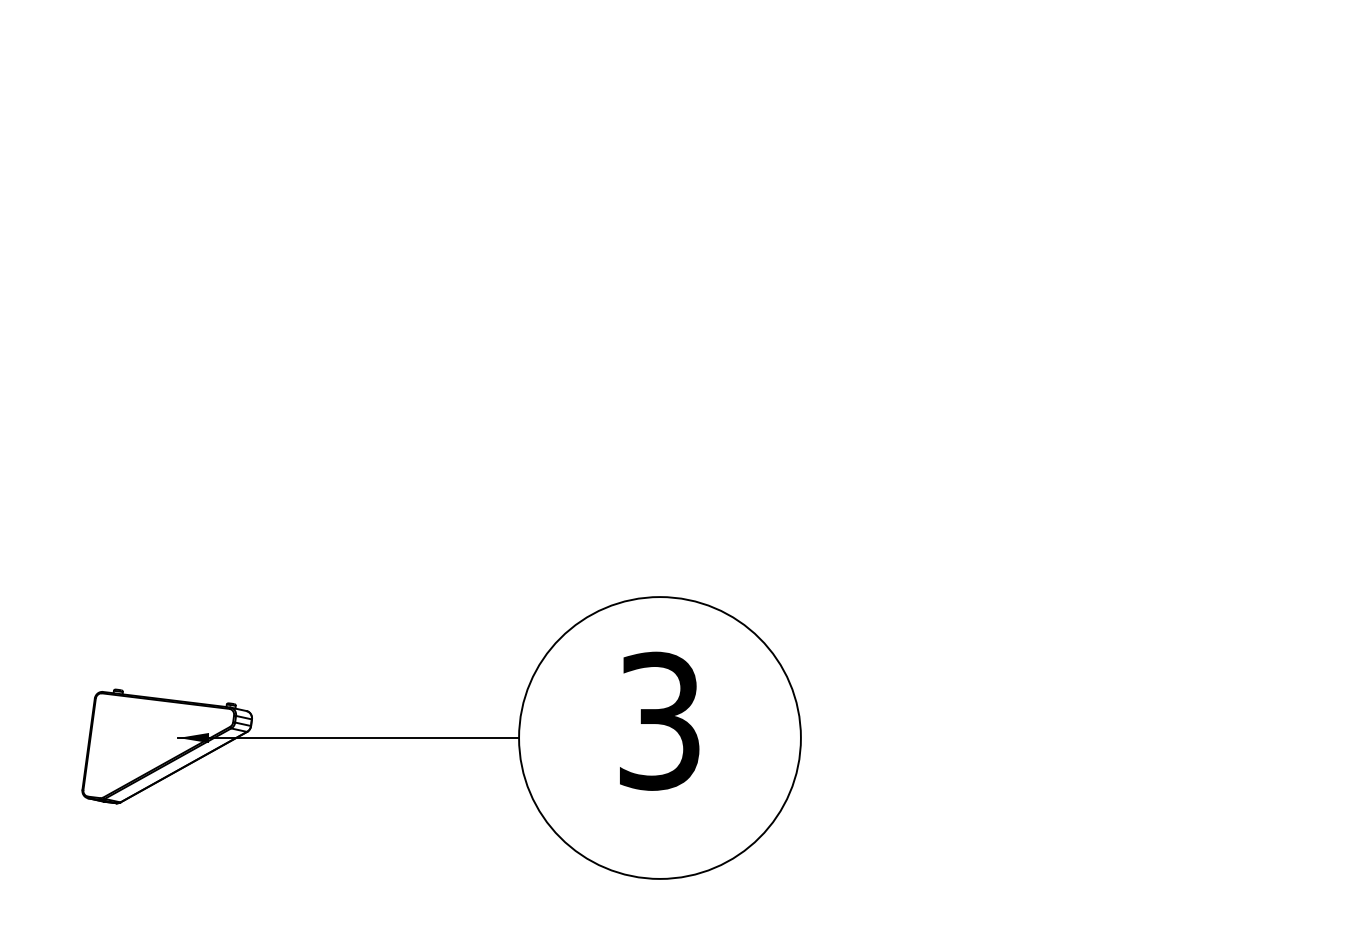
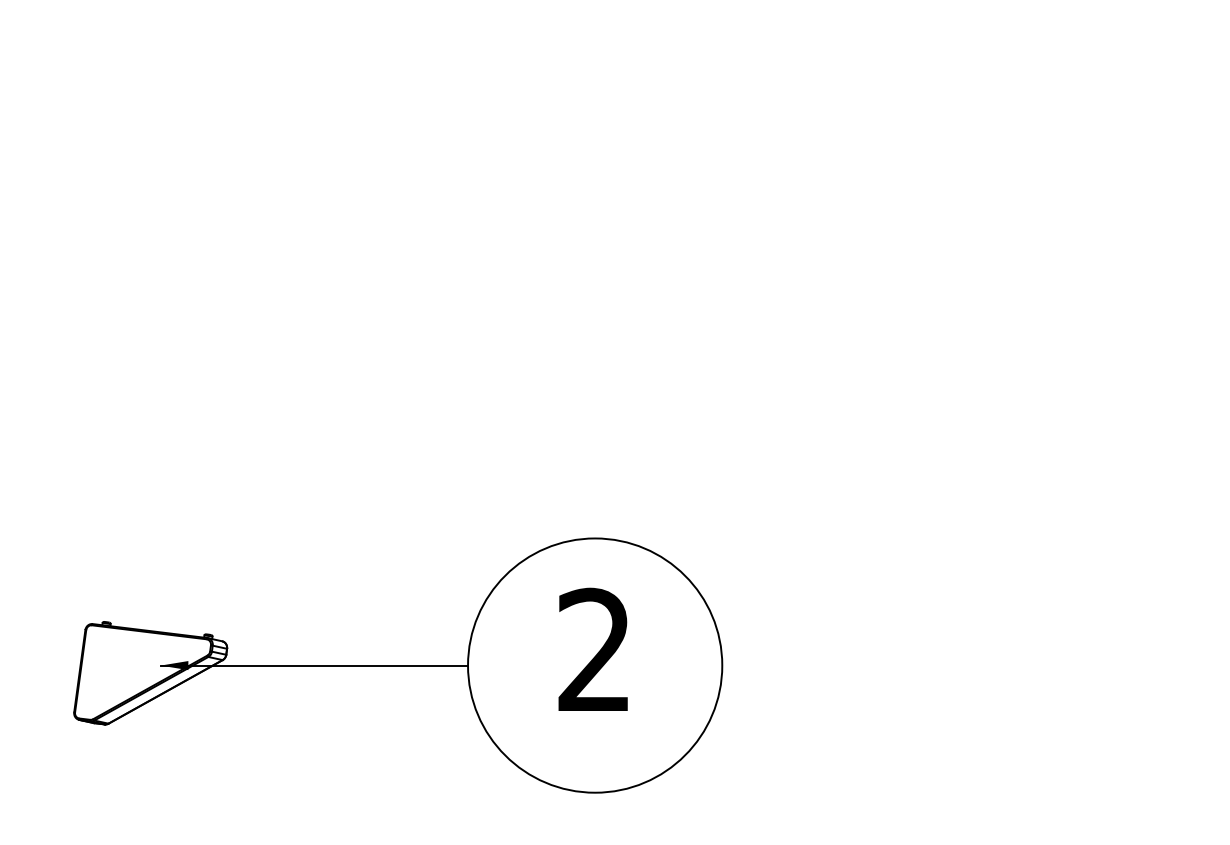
text: (659, 720) -> (594, 649), 3 -> 2

